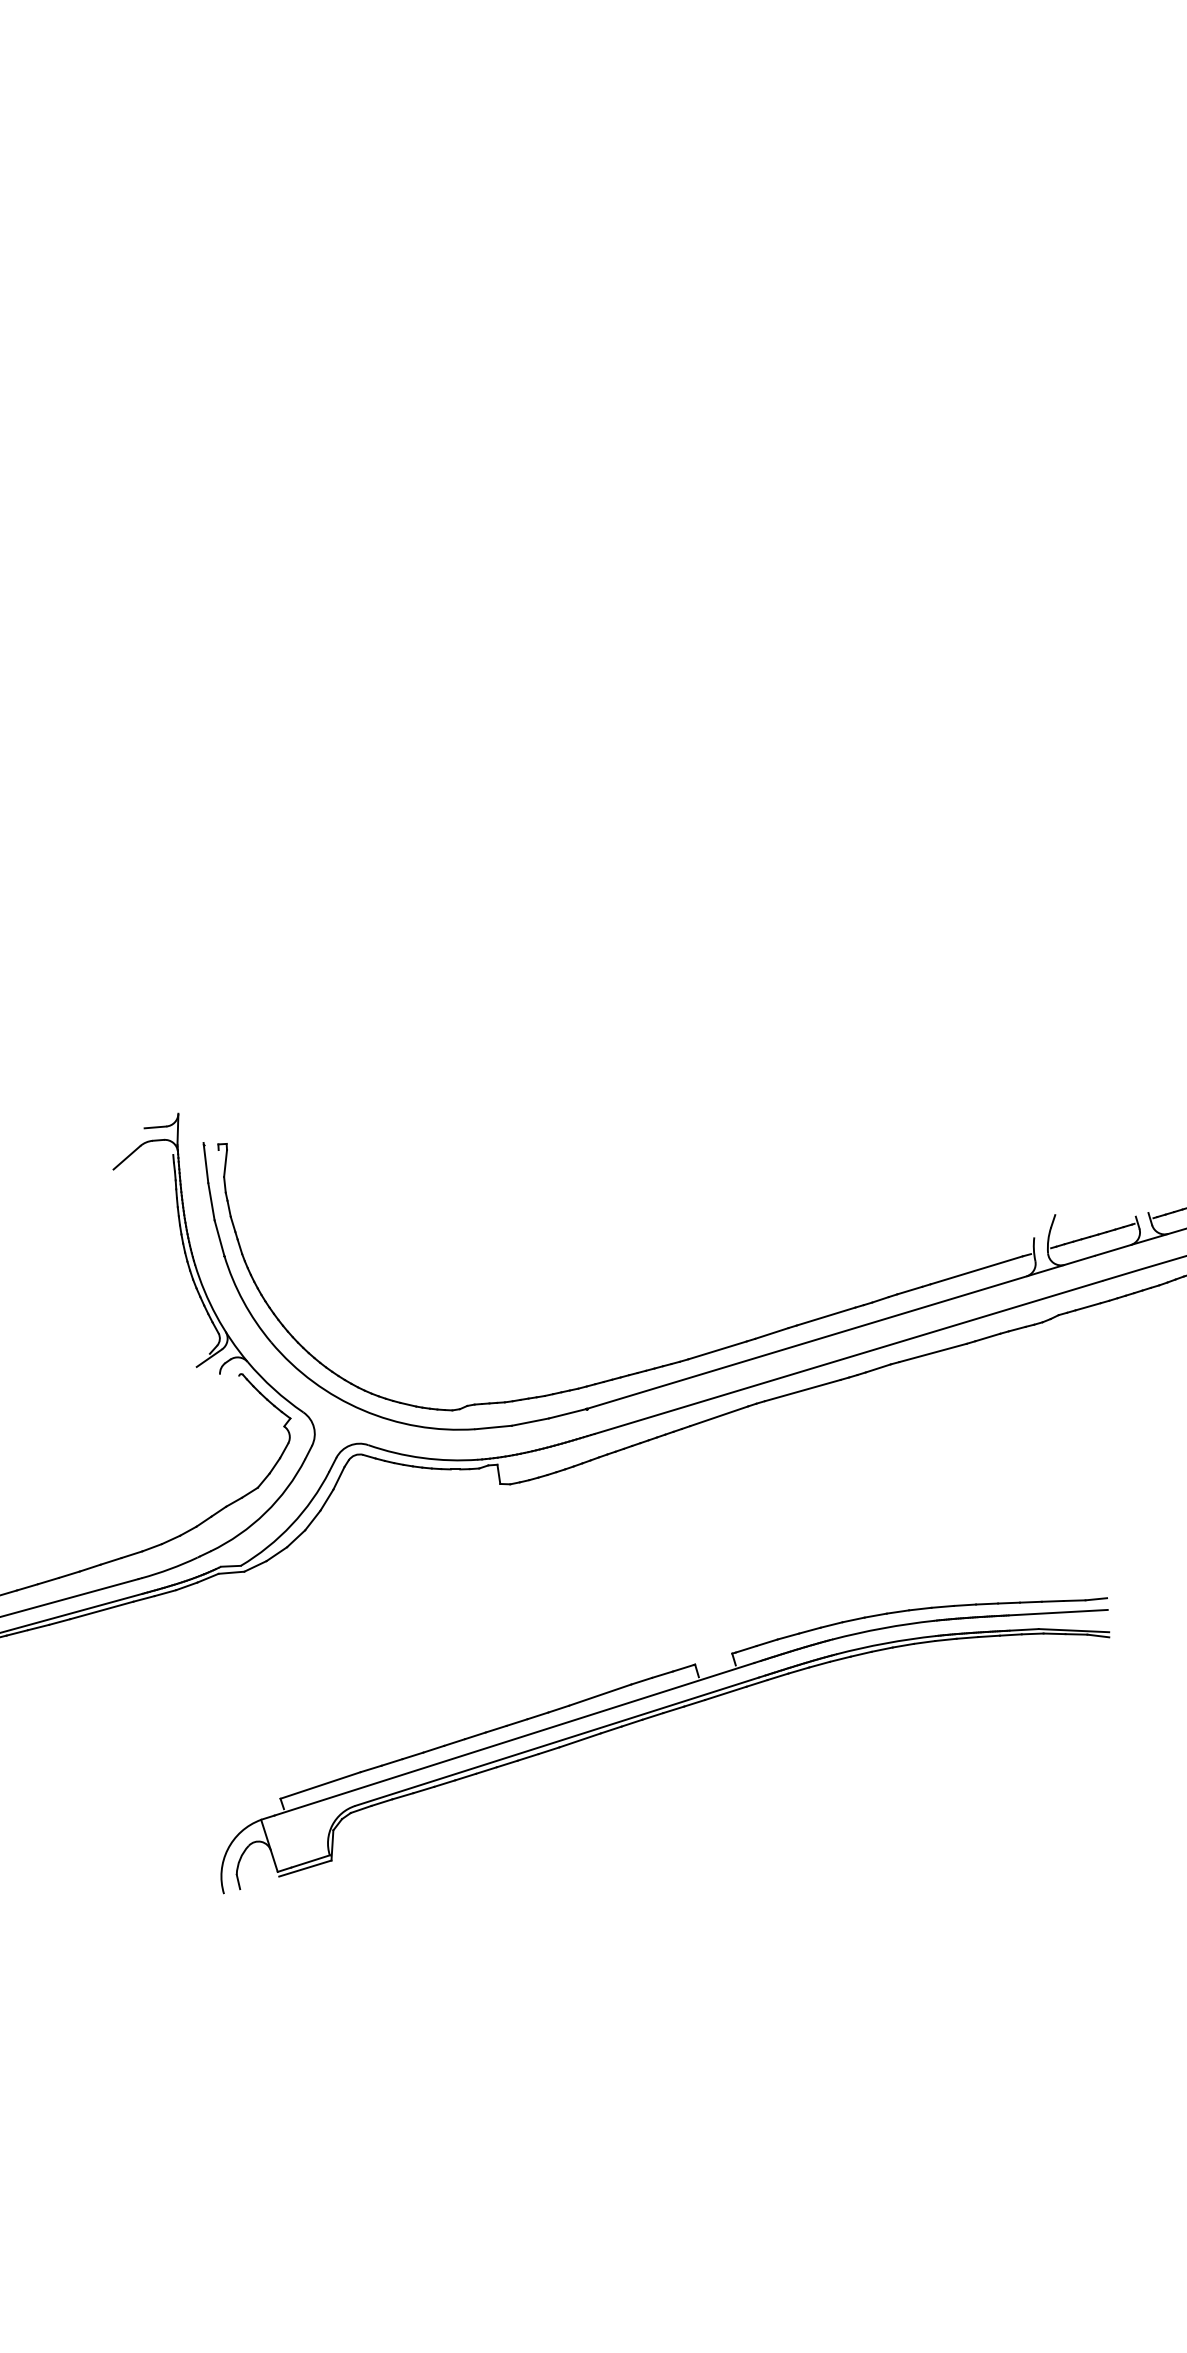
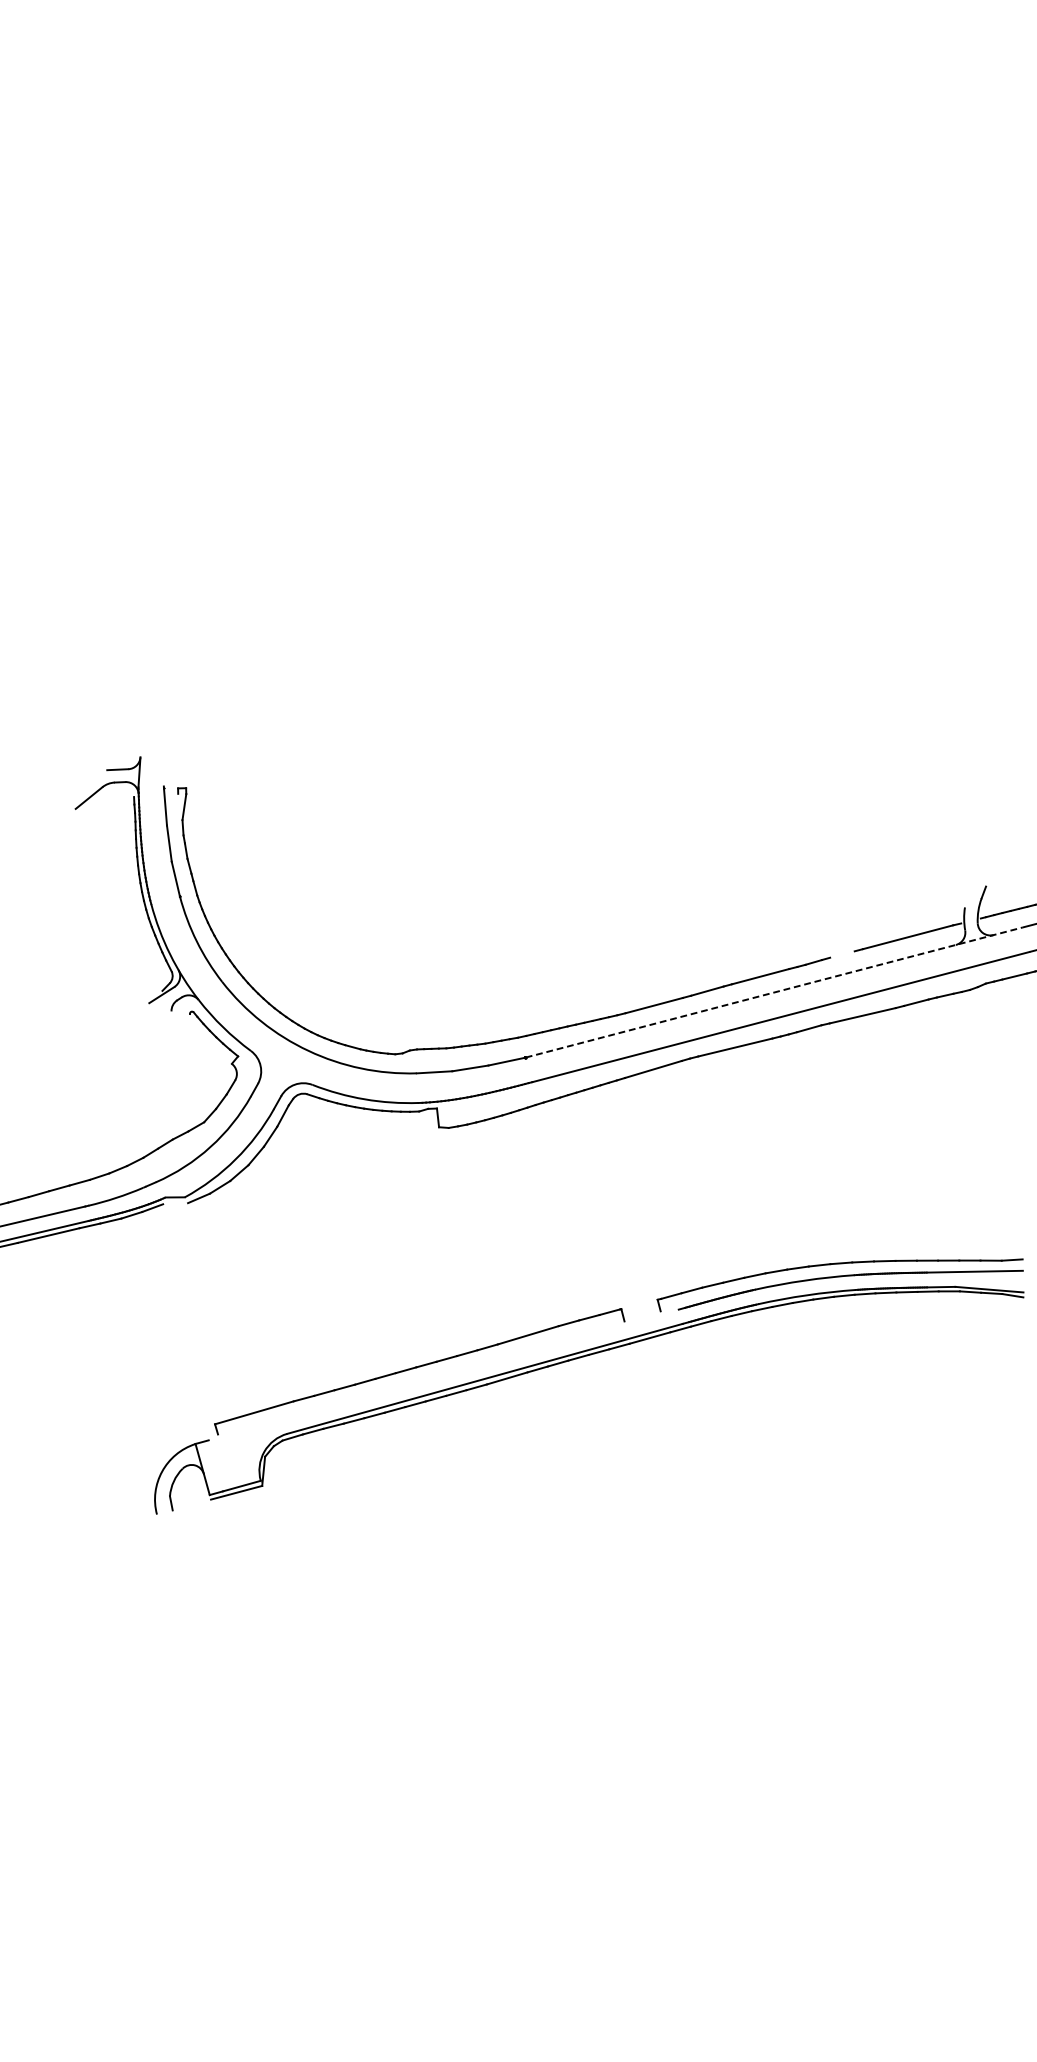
line: (909, 1290) -> (842, 954), removed
line: (841, 1332) -> (774, 992), solid -> dashed
line: (231, 1572) -> (175, 1203), removed
line: (514, 1738) -> (443, 1374), removed

